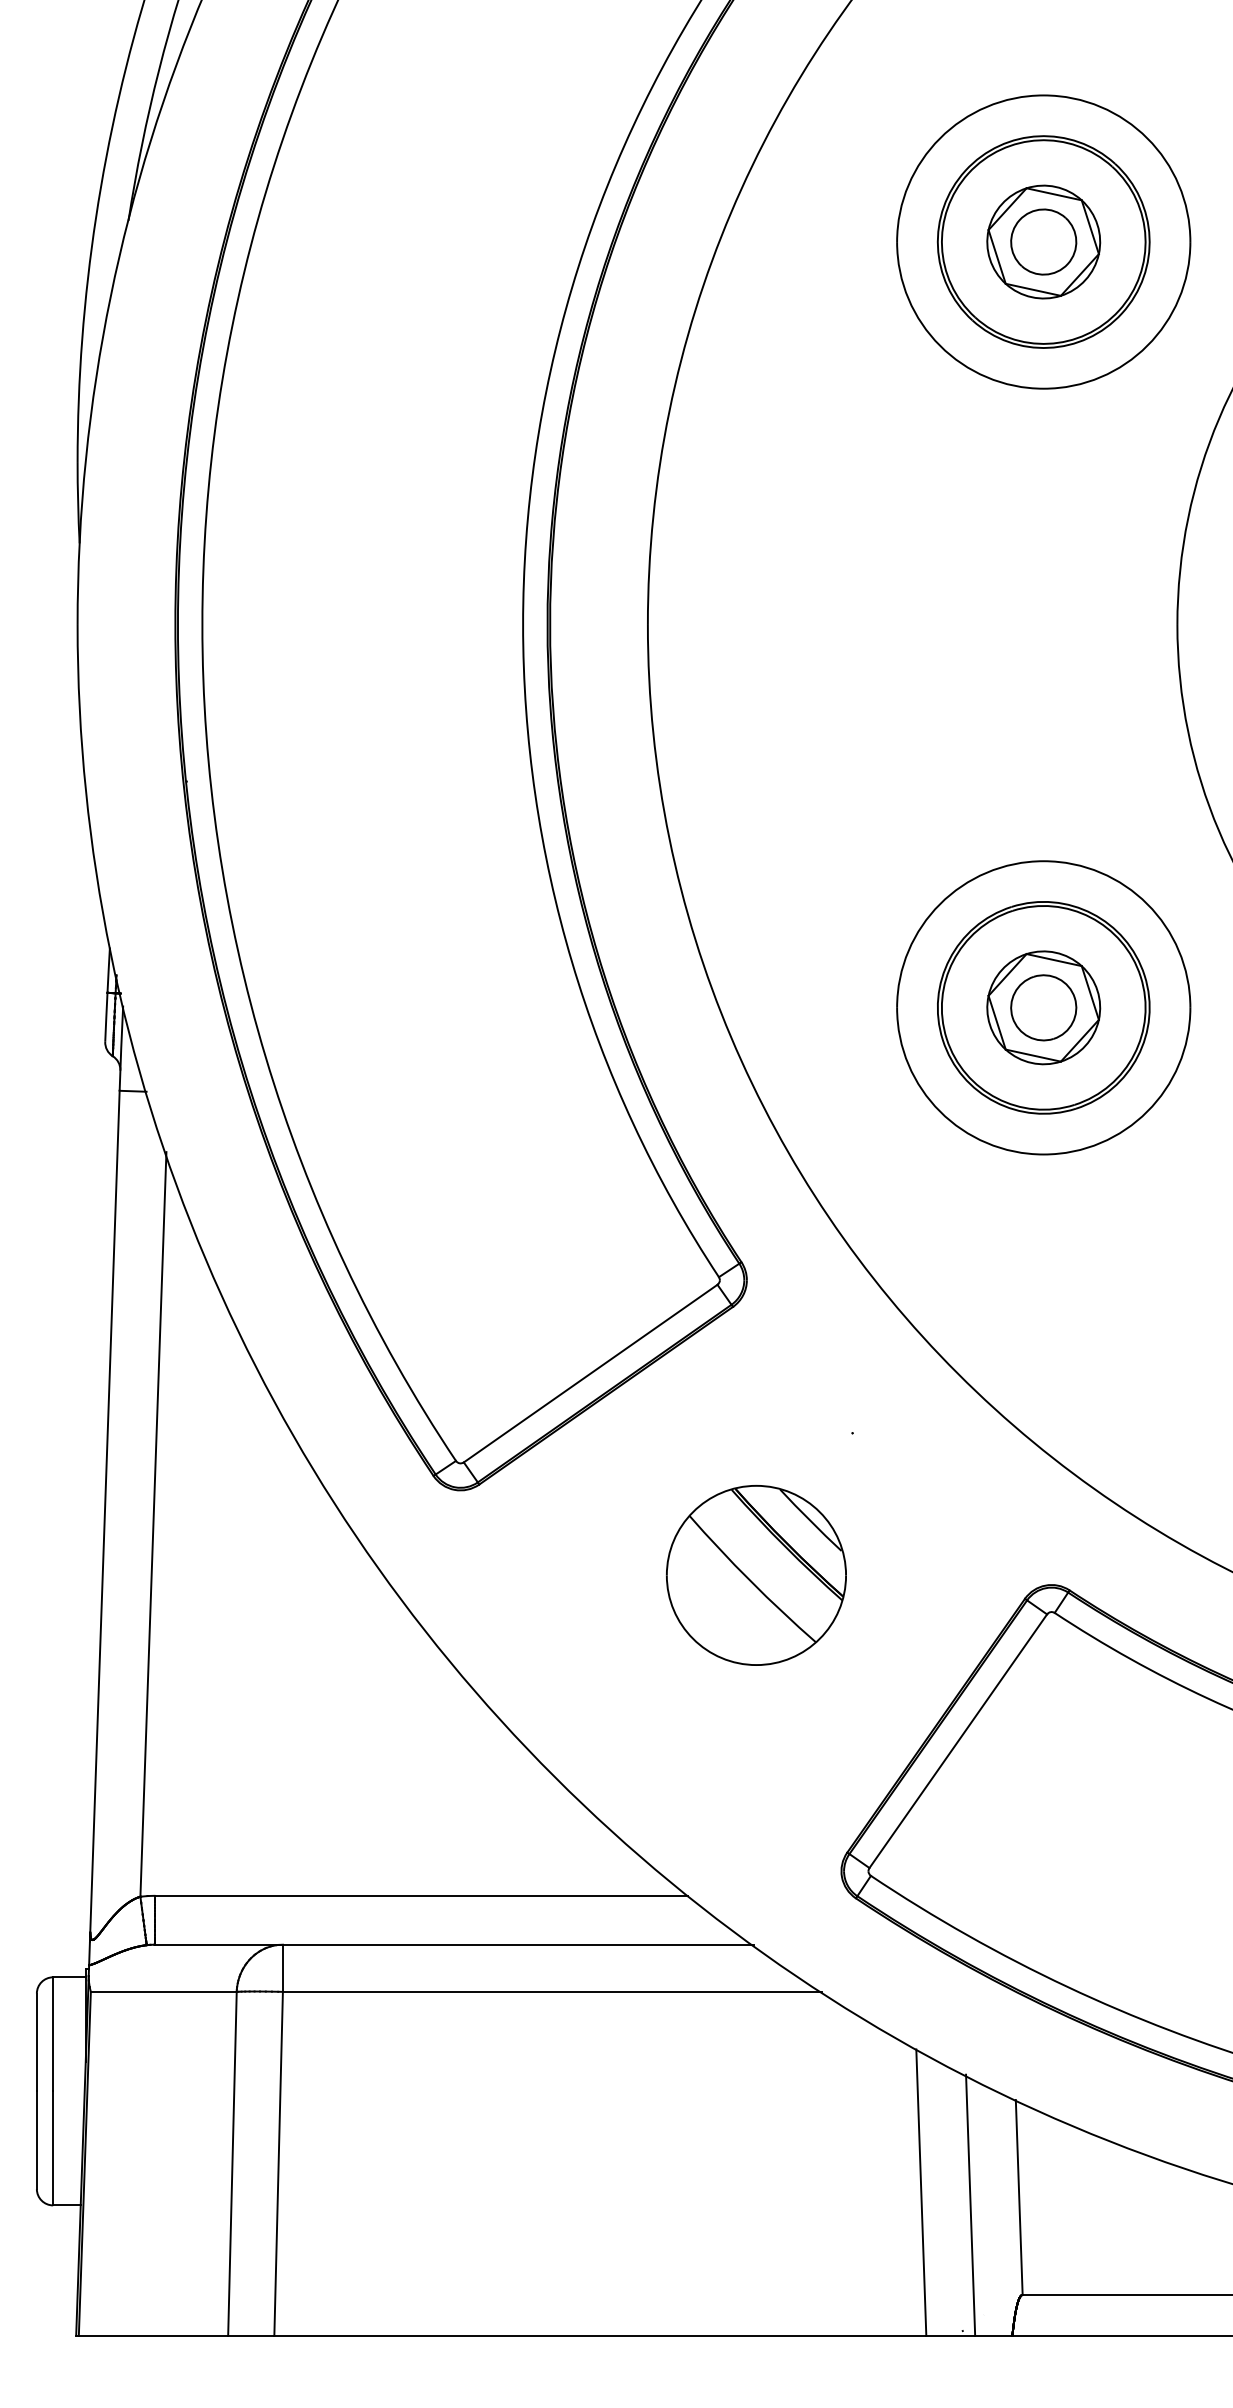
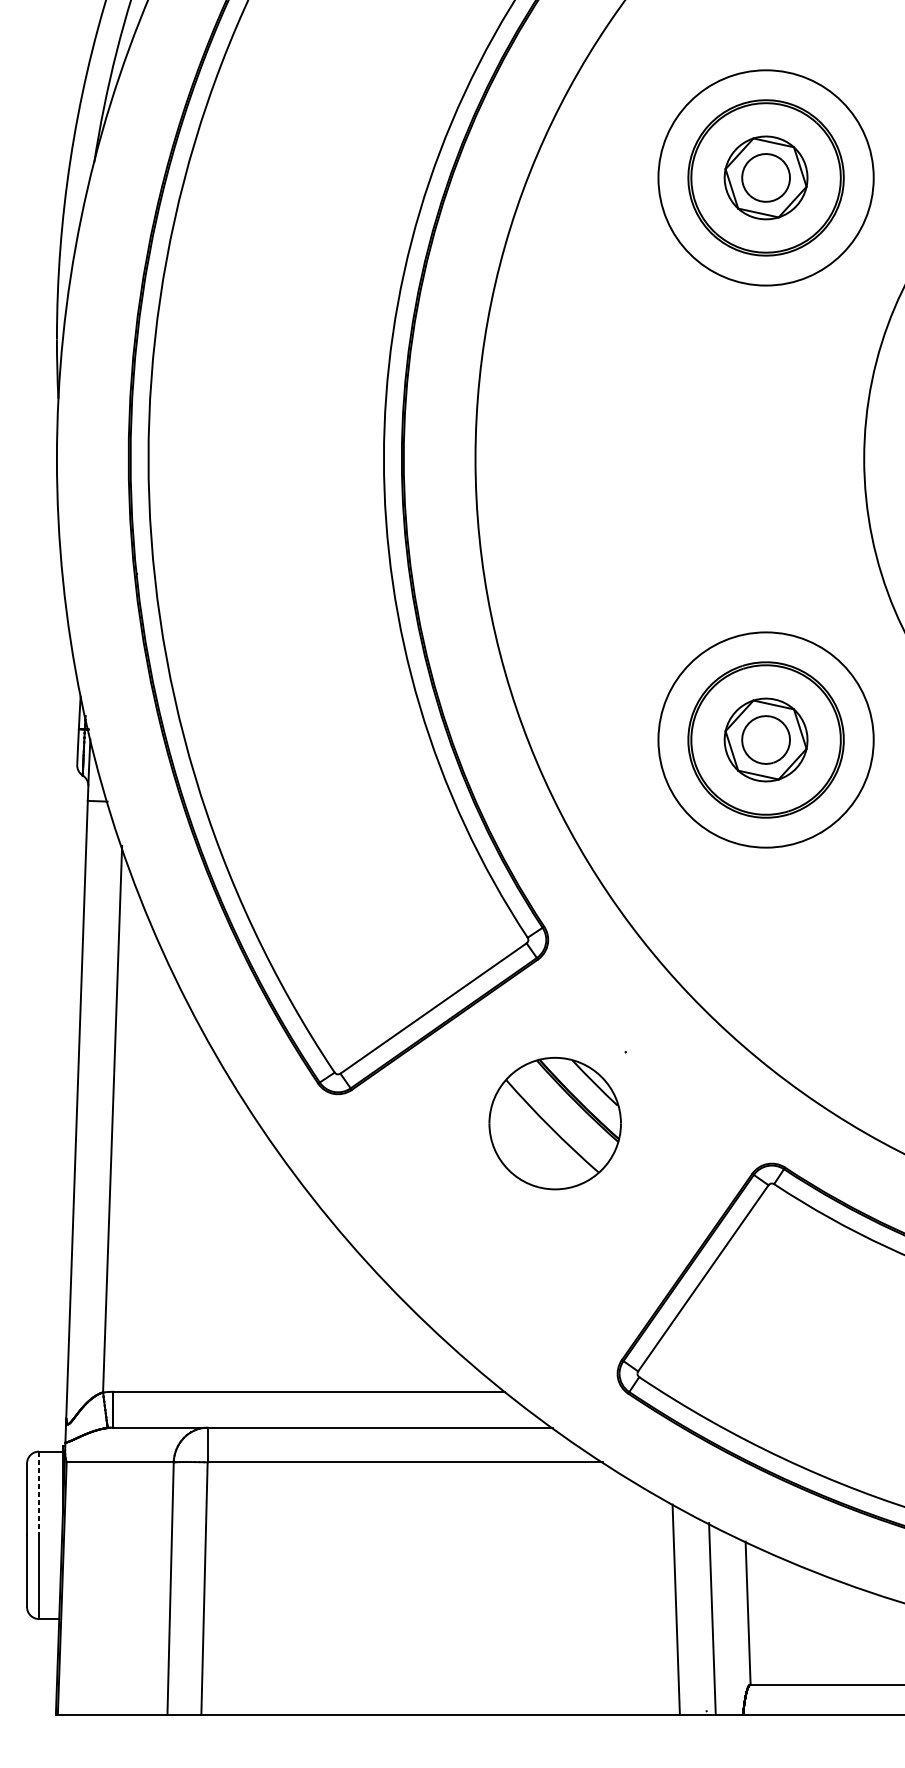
part: (756, 1575) -> (555, 1123), moved
line: (53, 2034) -> (39, 1493), solid -> dashed

